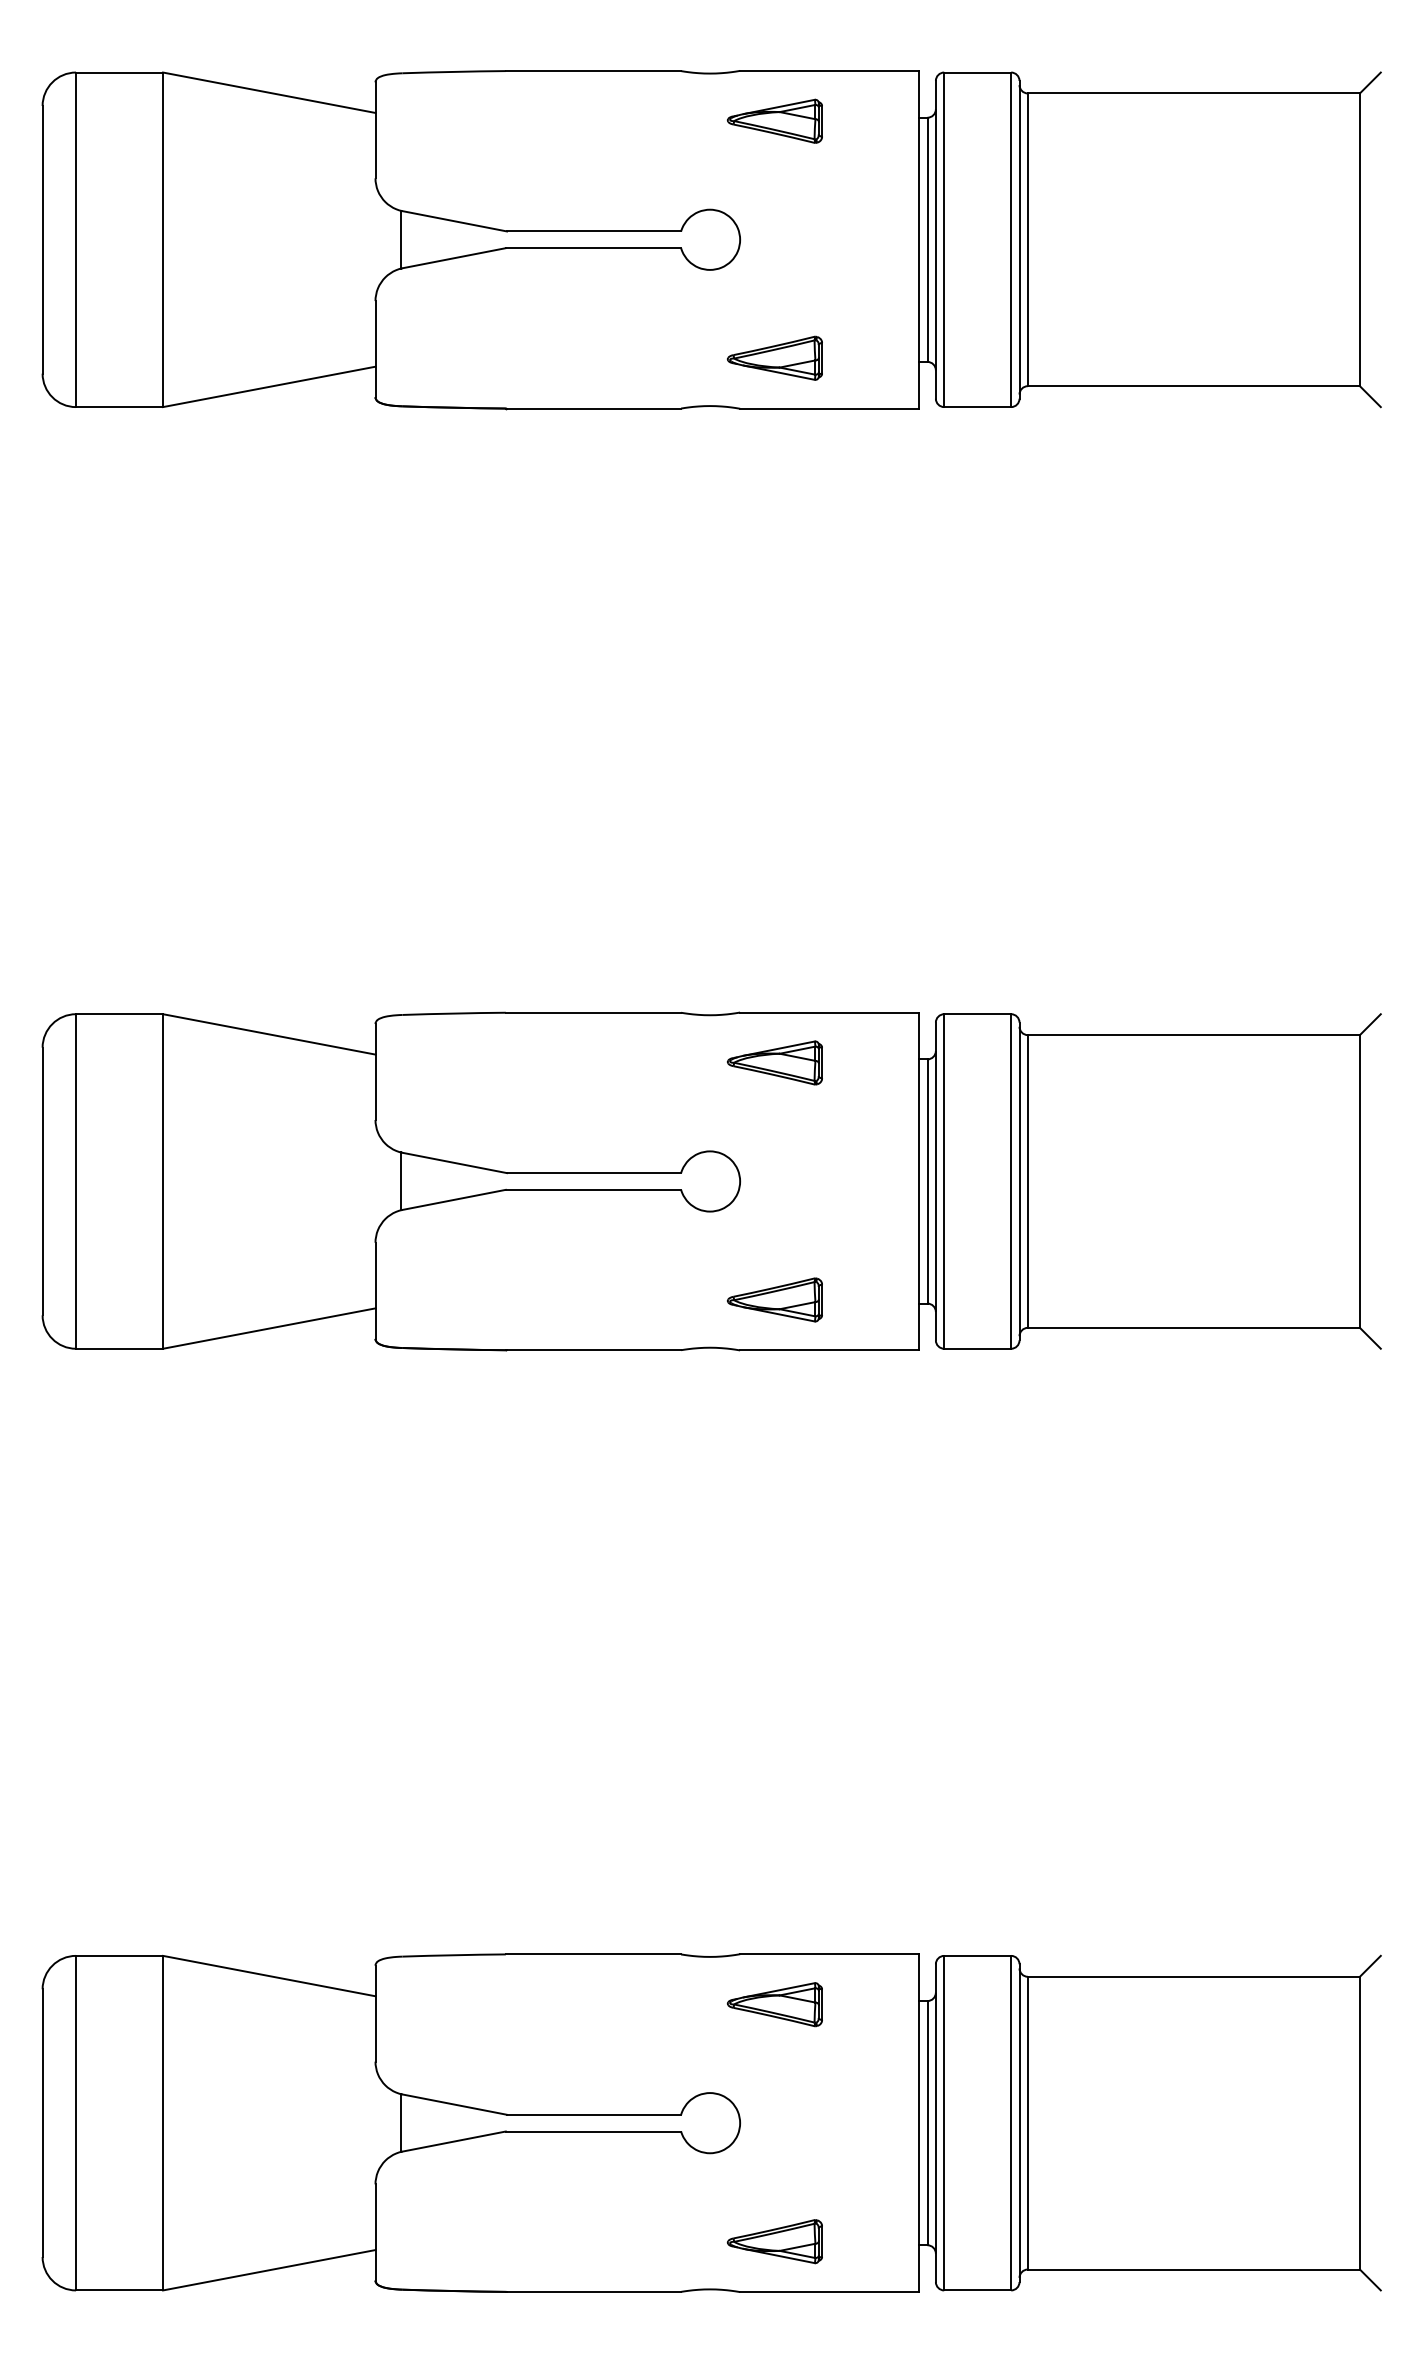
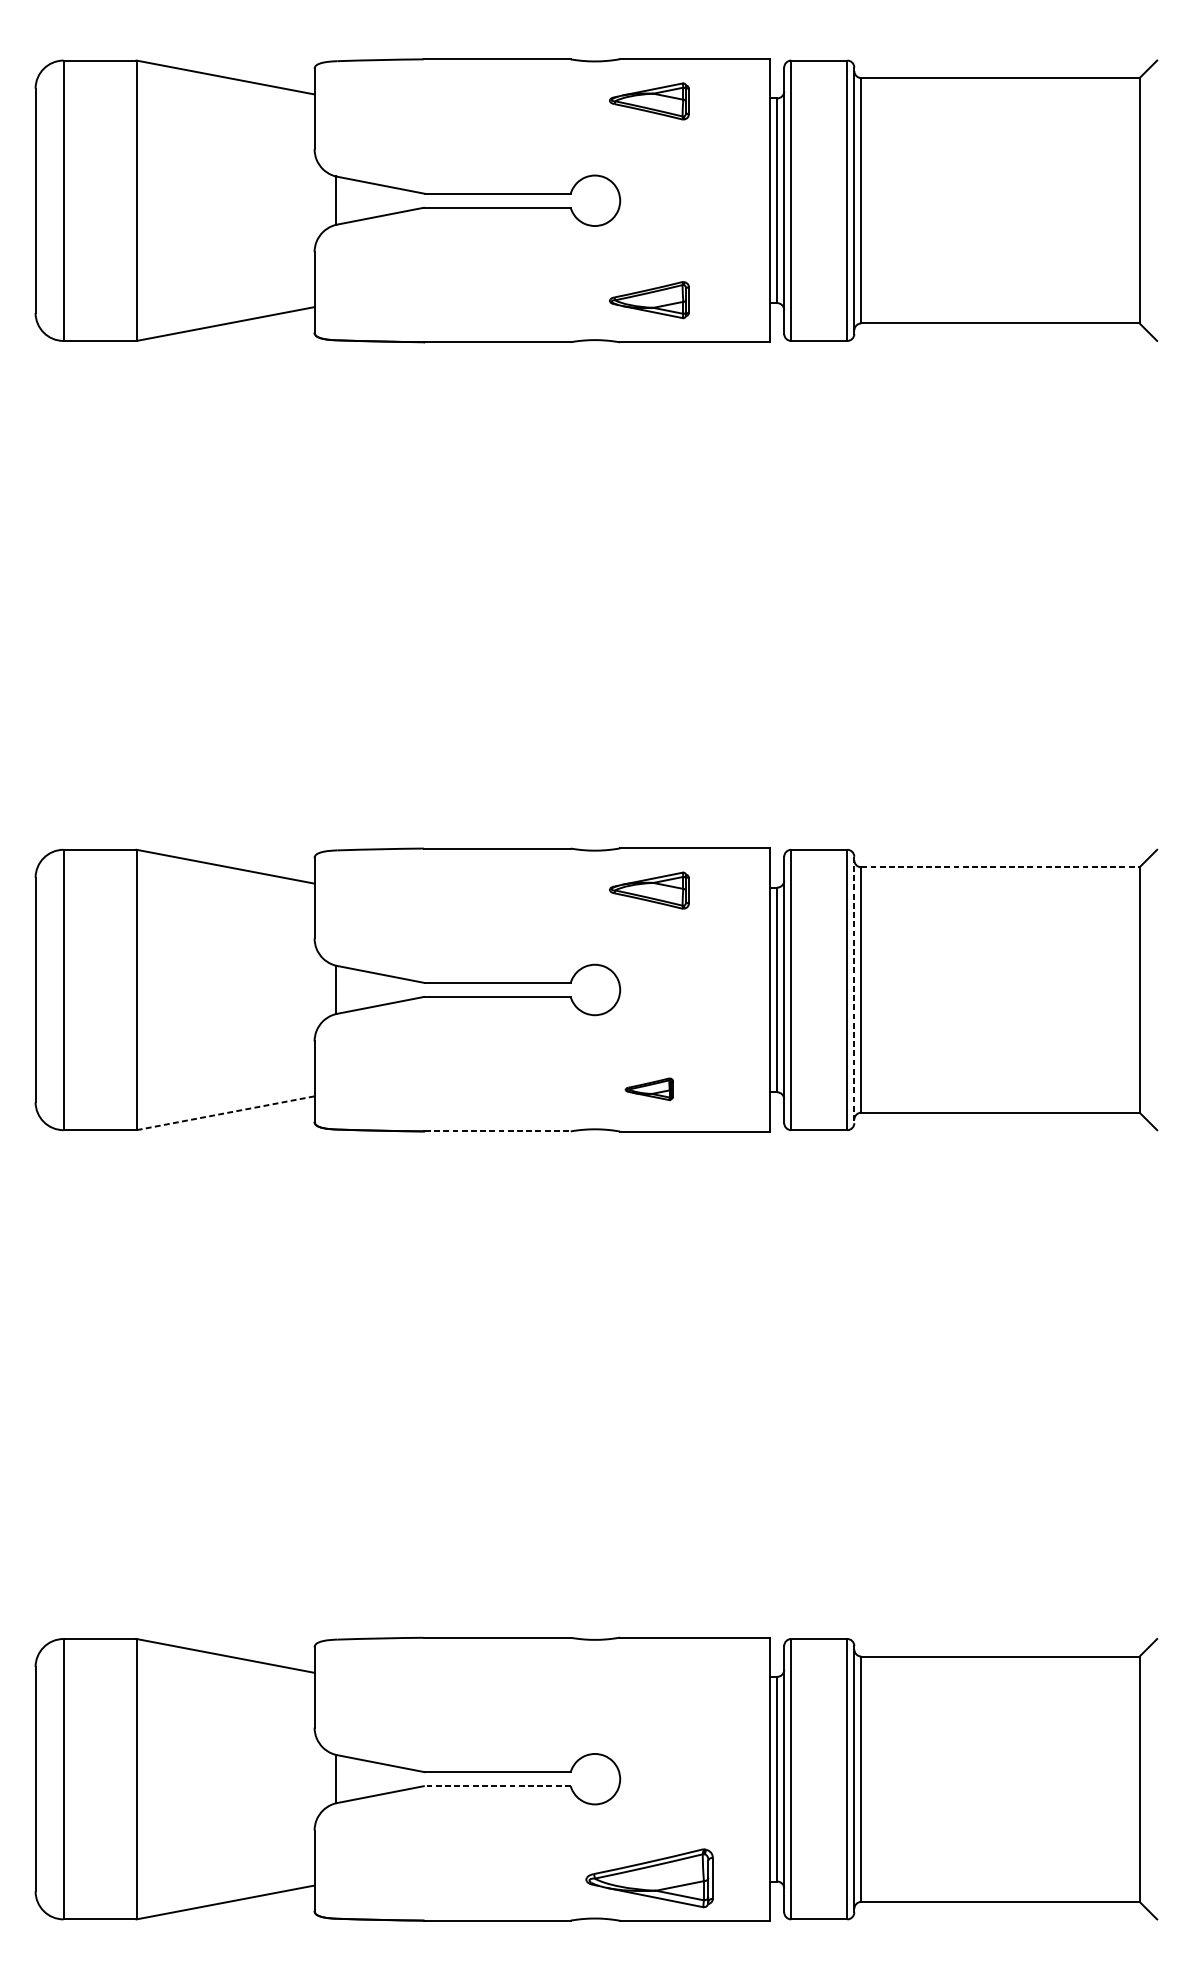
line: (1194, 1035) -> (1000, 867), solid -> dashed
line: (1019, 1181) -> (854, 990), solid -> dashed
part: (774, 1299) -> (648, 1088), size x0.6
line: (268, 1328) -> (224, 1113), solid -> dashed
line: (594, 1350) -> (498, 1131), solid -> dashed
part: (774, 2004) -> (648, 1679), removed
line: (593, 2131) -> (497, 1786), solid -> dashed
part: (774, 2241) -> (648, 1878), size x1.6

